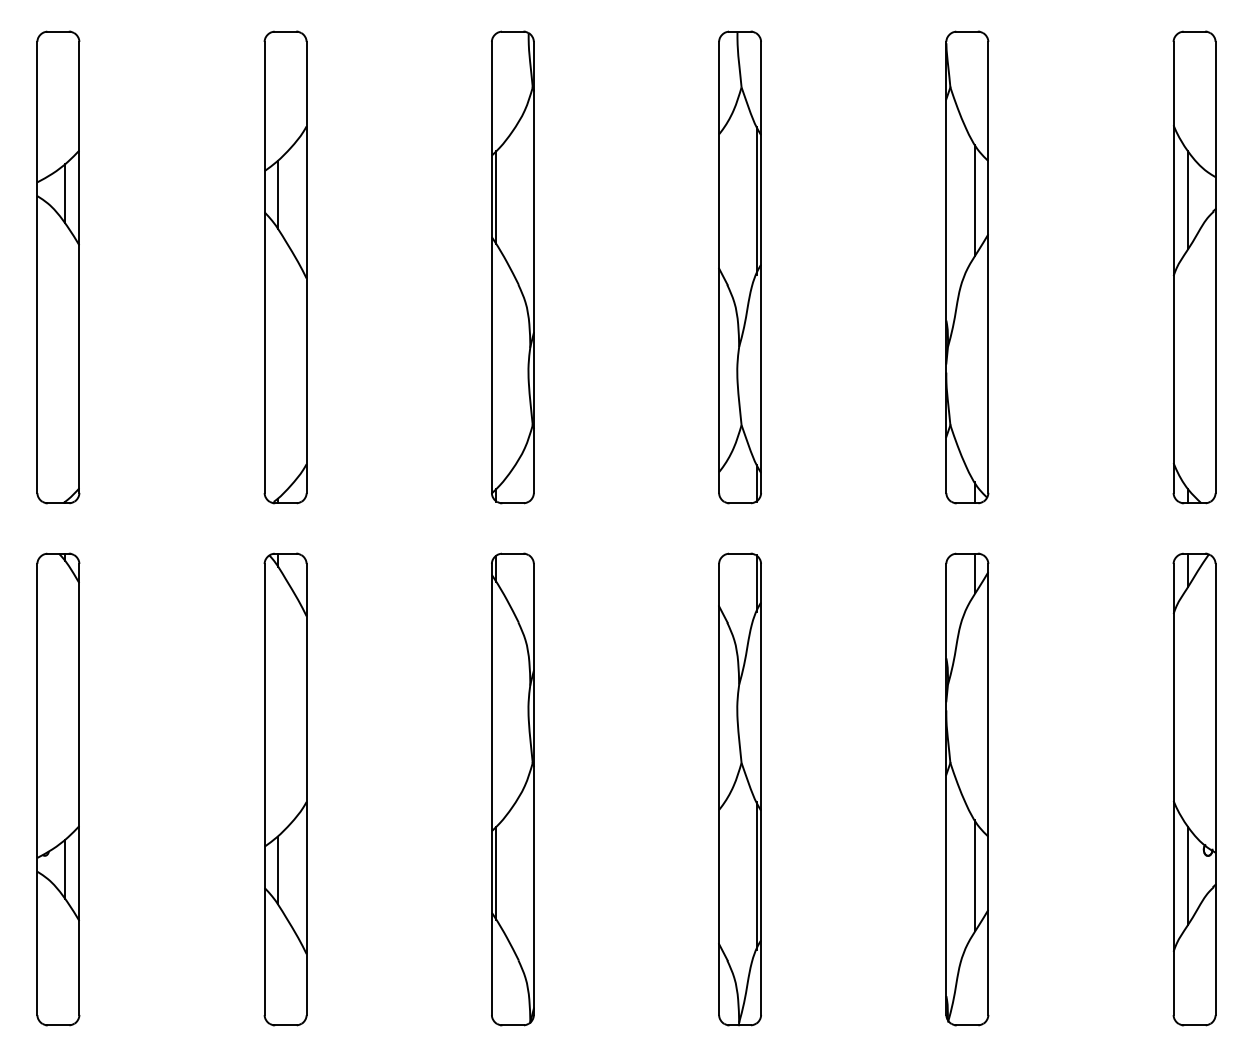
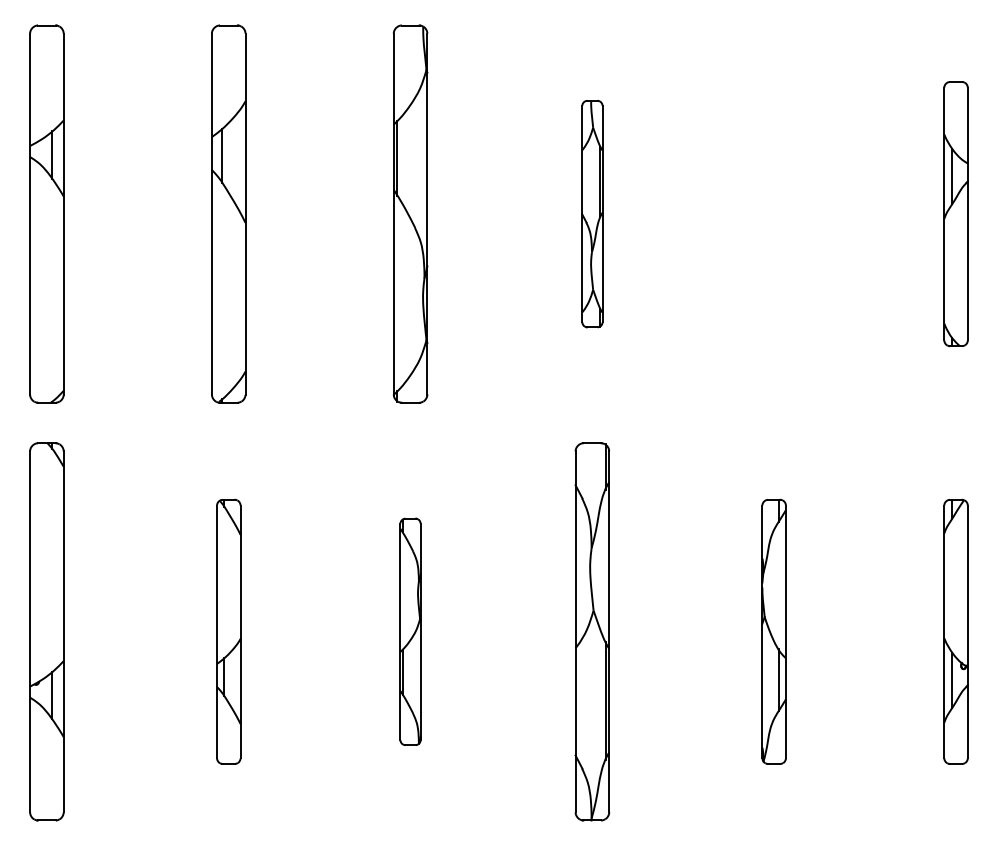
part: (740, 266) -> (592, 213), size x0.6
part: (966, 266) -> (773, 213), removed
part: (1193, 266) -> (955, 213), size x0.7
part: (285, 789) -> (228, 631), size x0.7
part: (512, 789) -> (410, 631), size x0.6
part: (966, 789) -> (773, 631), size x0.7
part: (1193, 789) -> (955, 631), size x0.7

